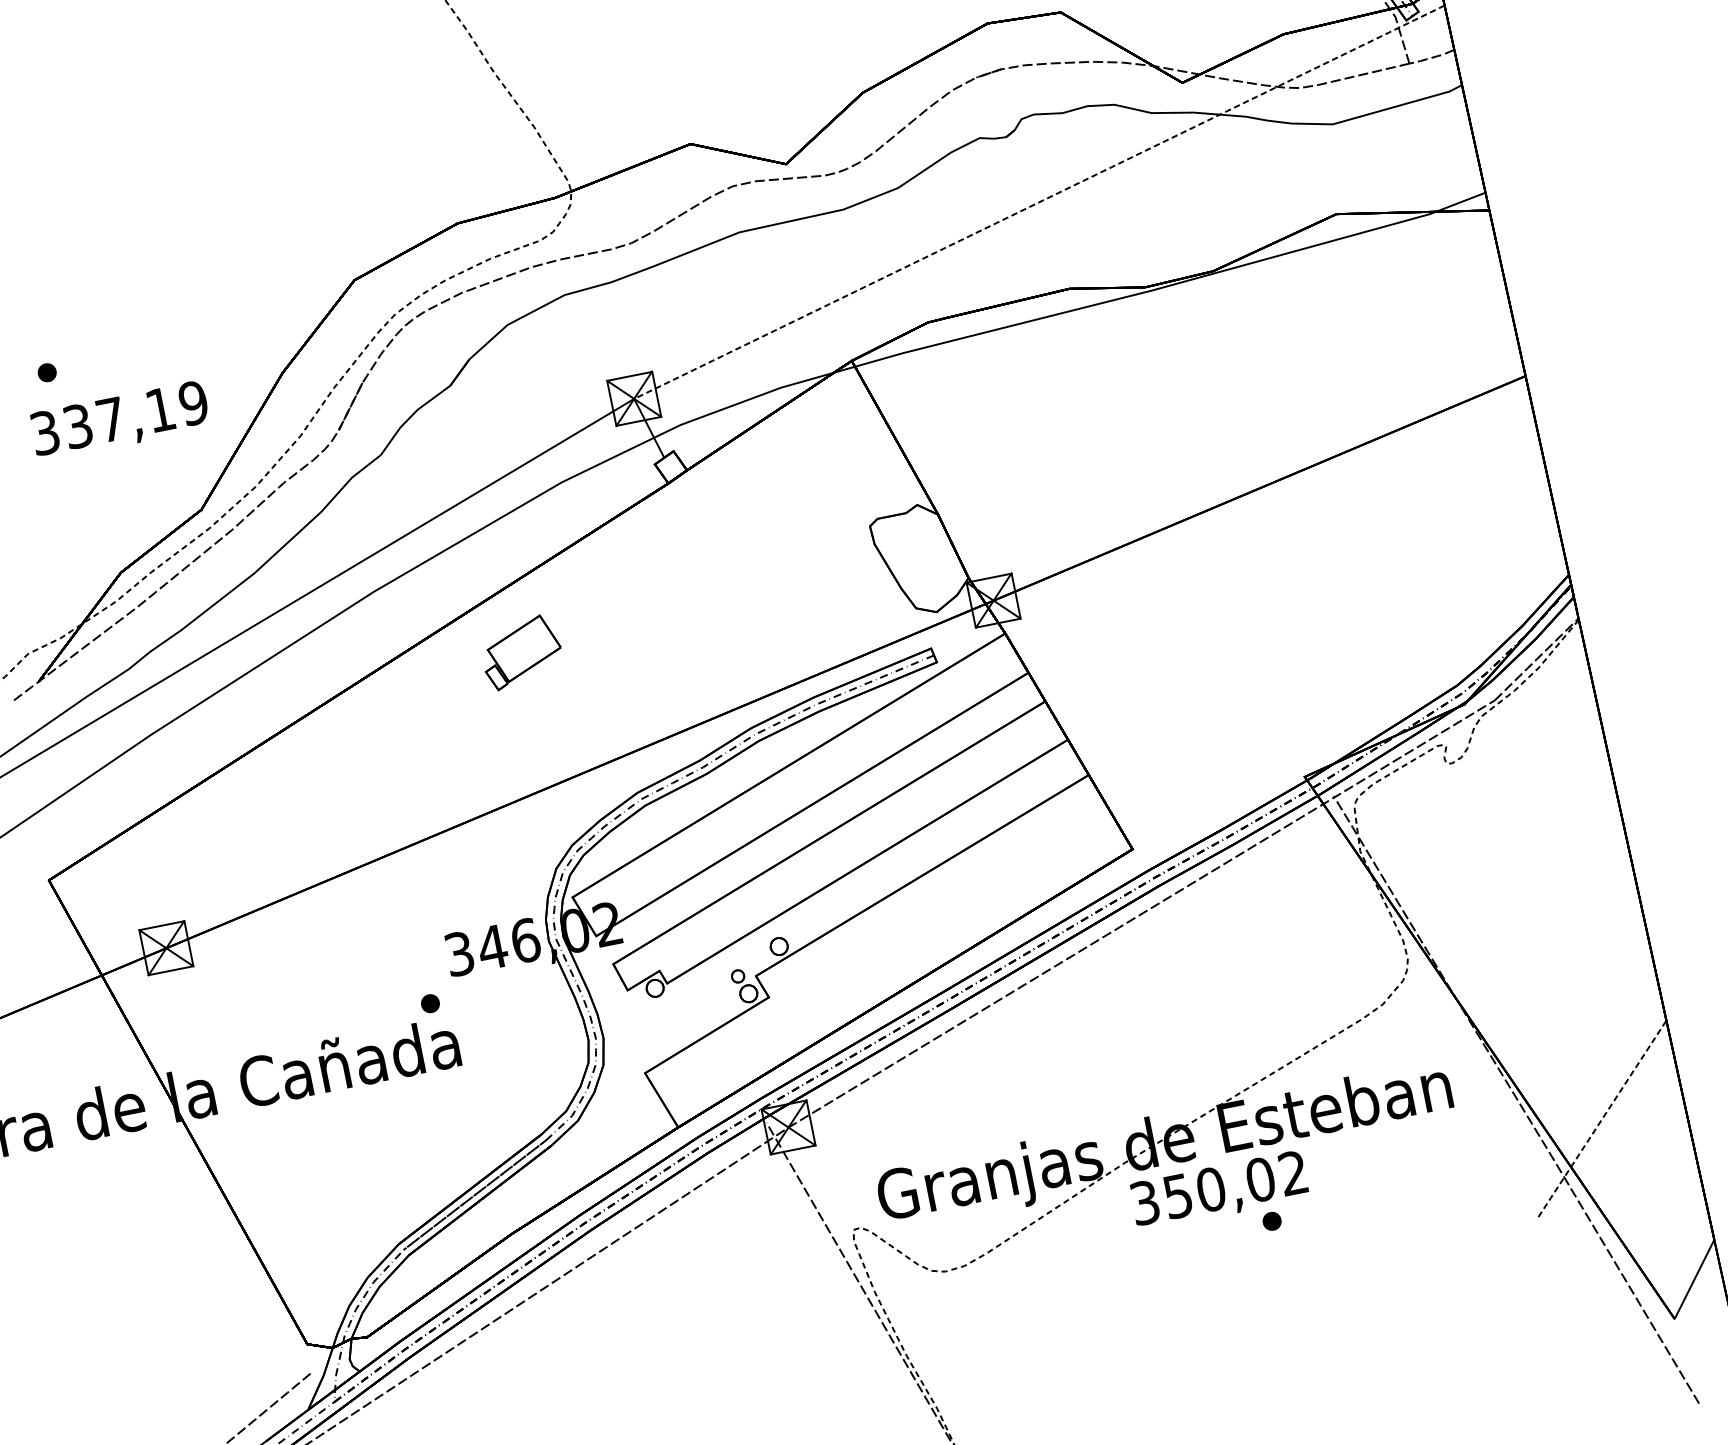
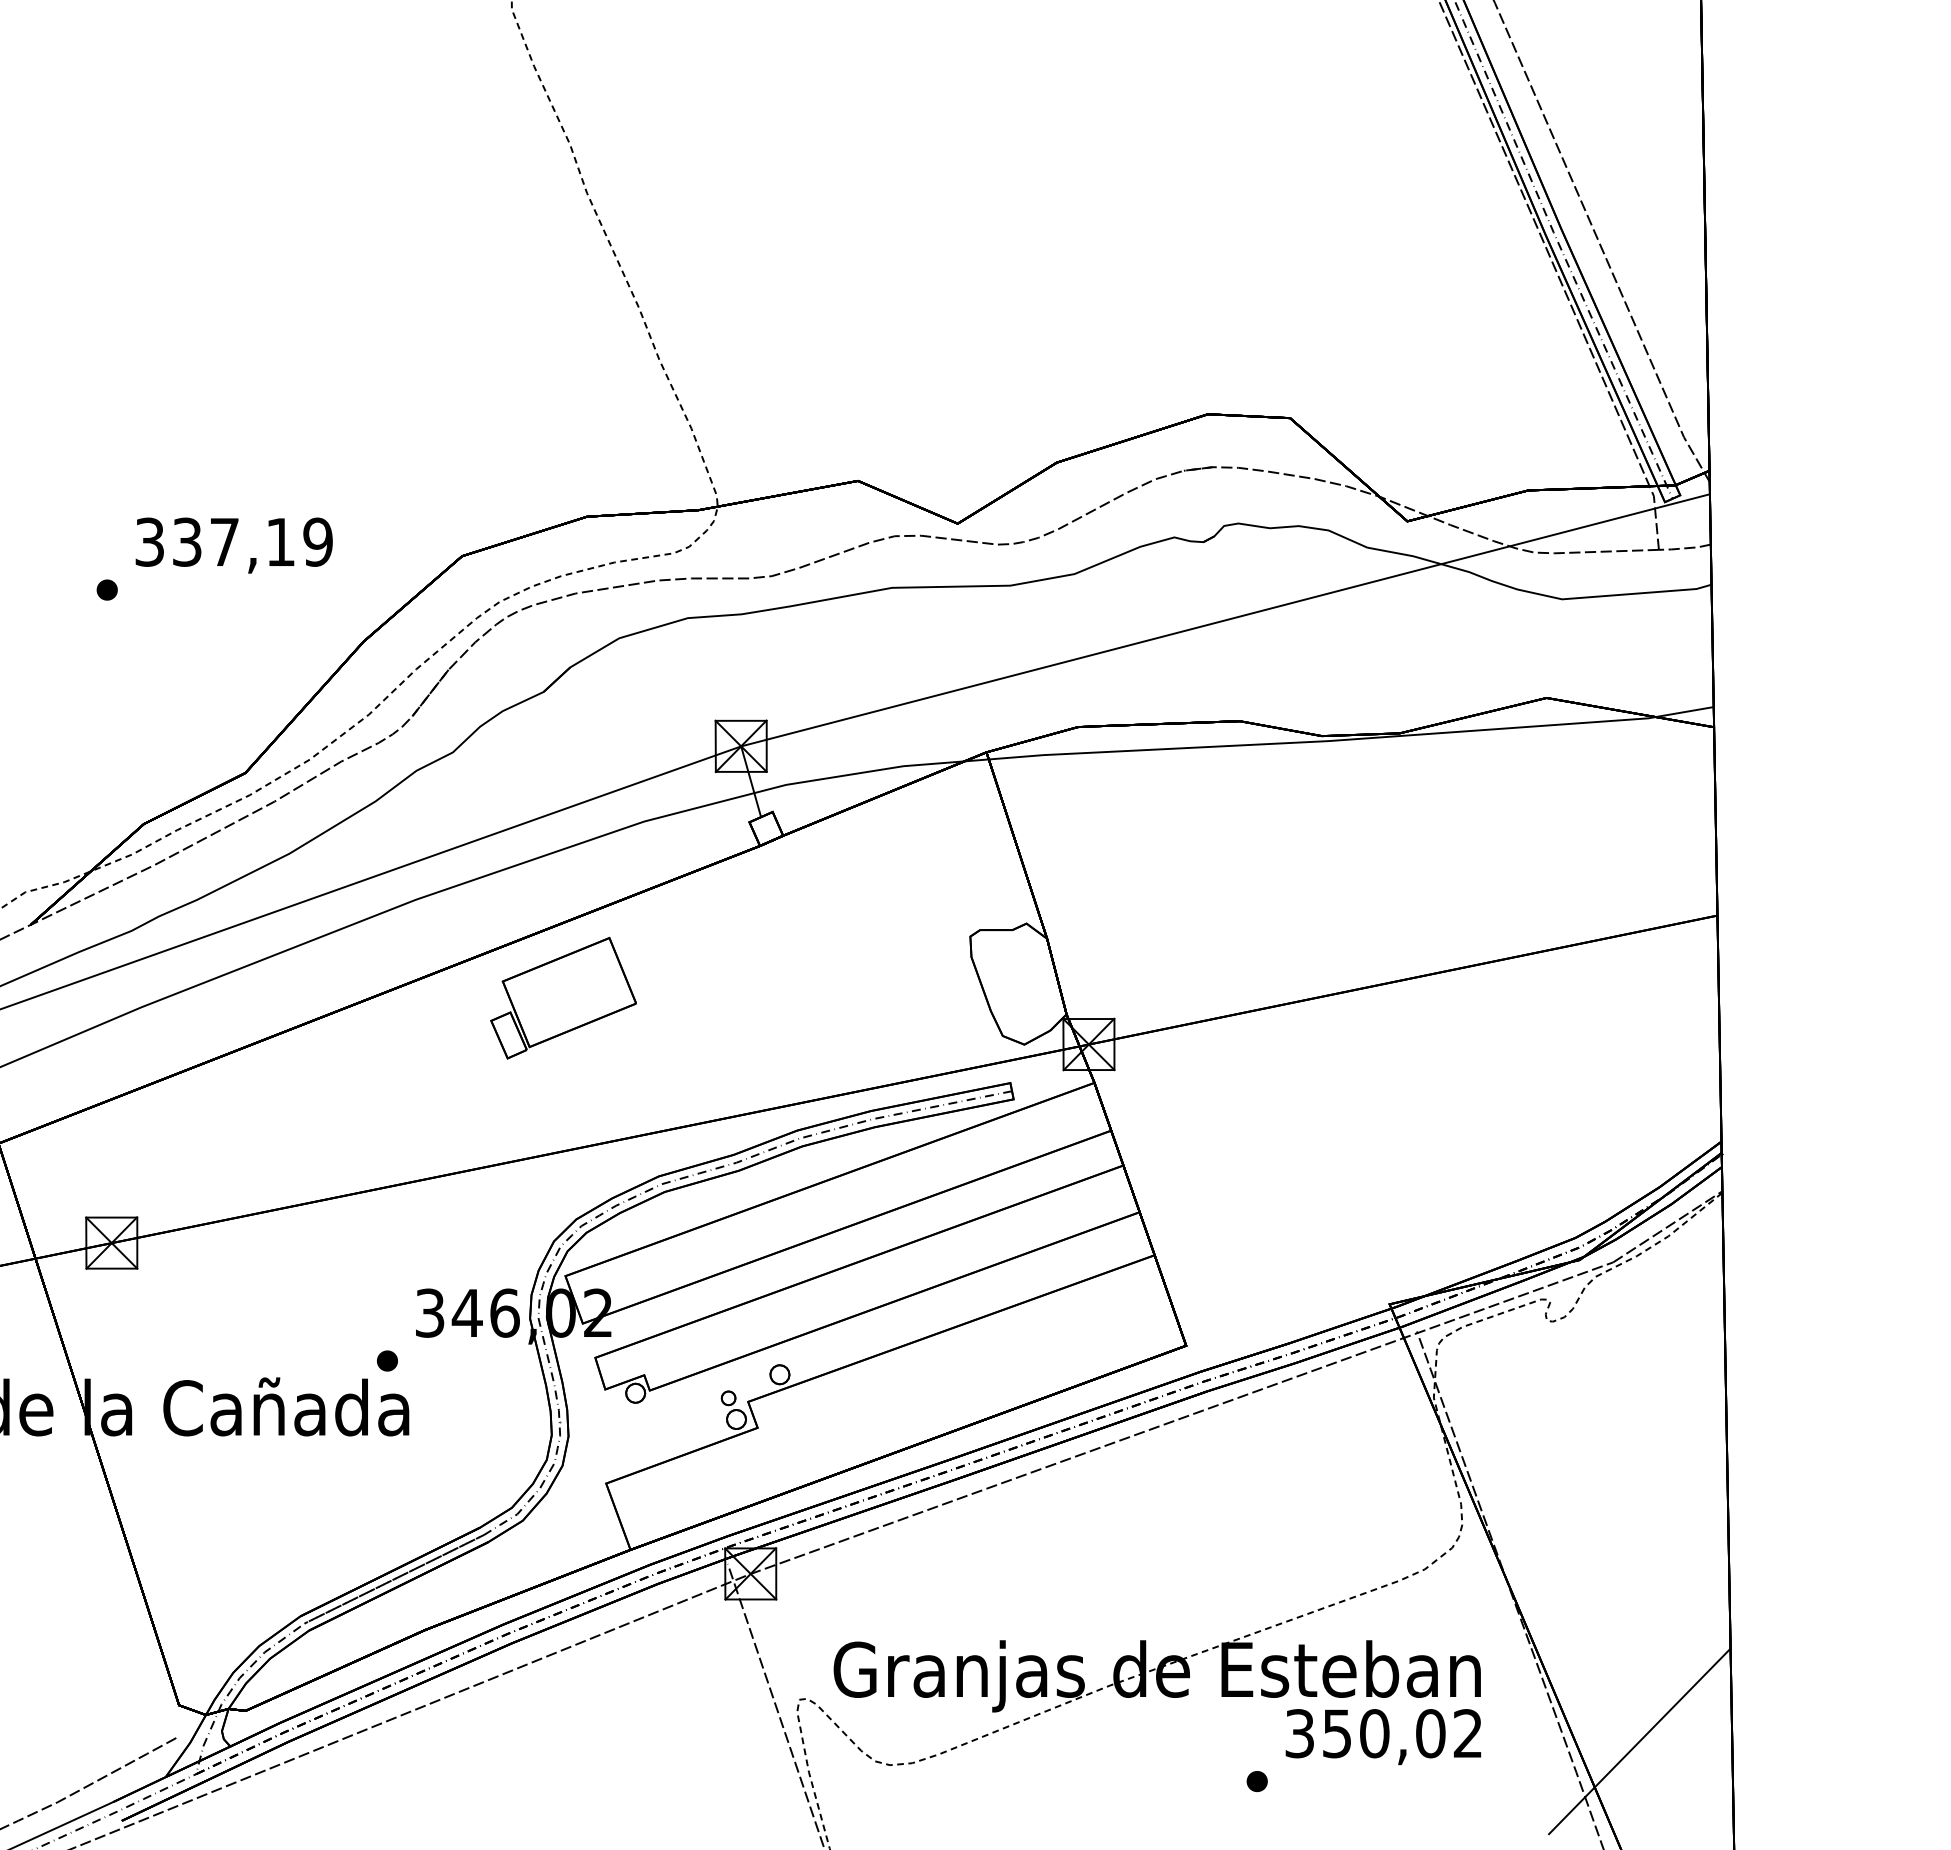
line: (1039, 202) -> (1225, 620), dashed -> solid
text: (119, 421) -> (233, 545), moved
part: (521, 651) -> (563, 997), size x1.67
line: (1602, 1118) -> (1639, 1741), dashed -> solid
text: (1219, 1190) -> (1383, 1736), moved

